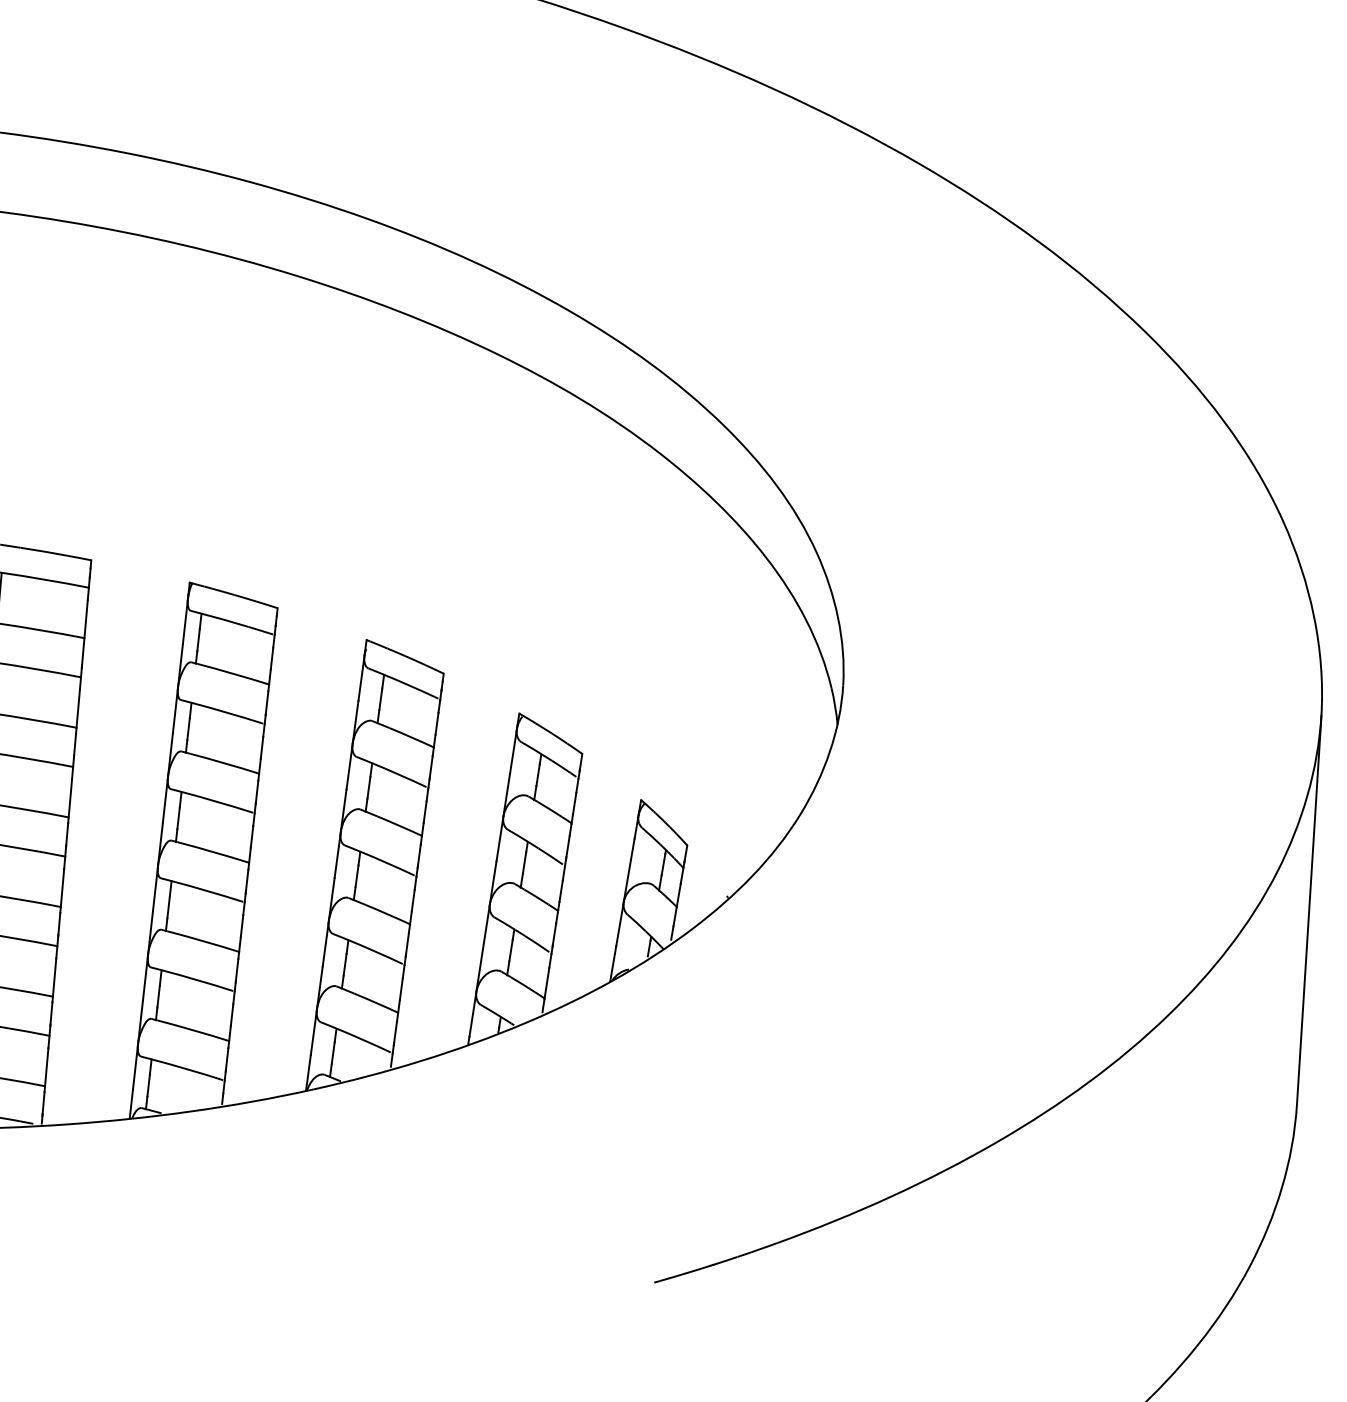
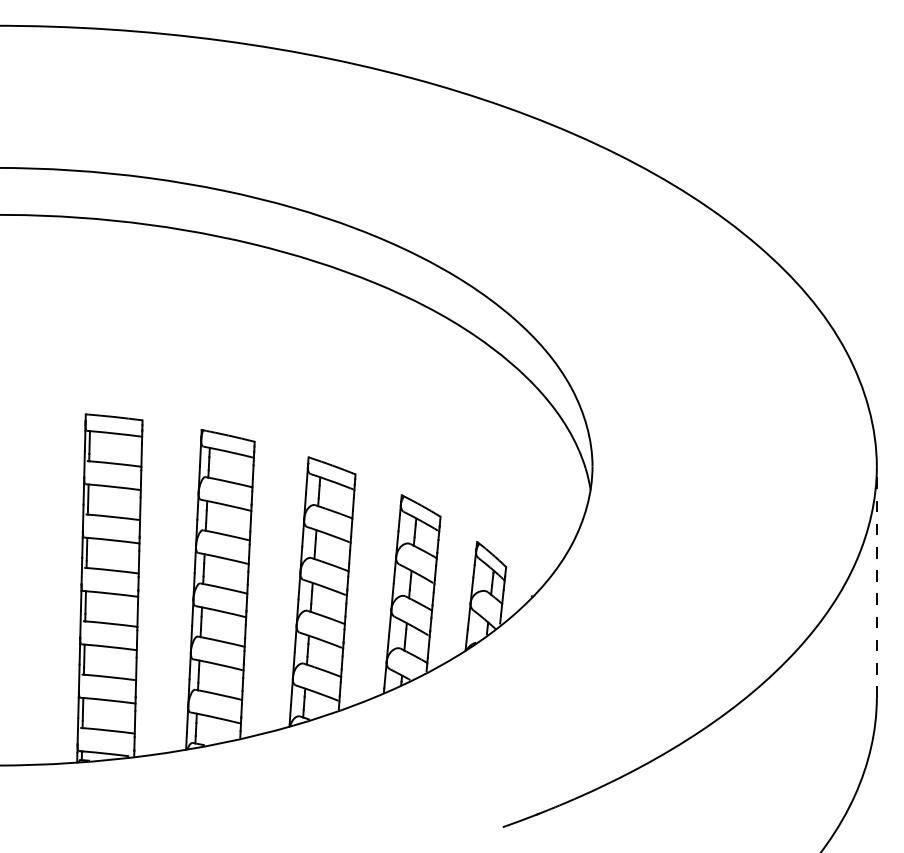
line: (1308, 910) -> (876, 582), solid -> dashed

